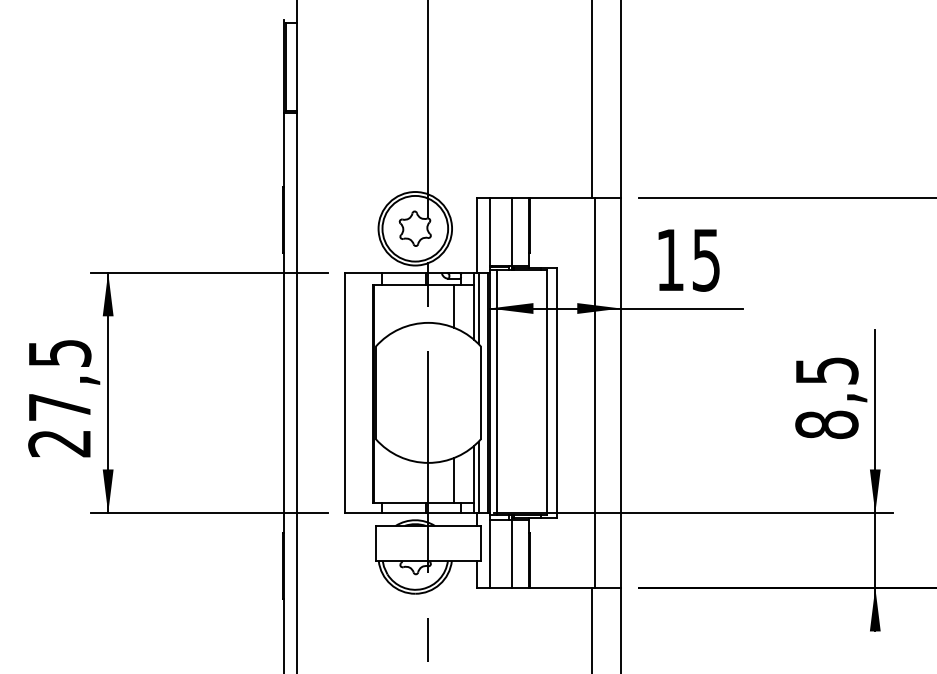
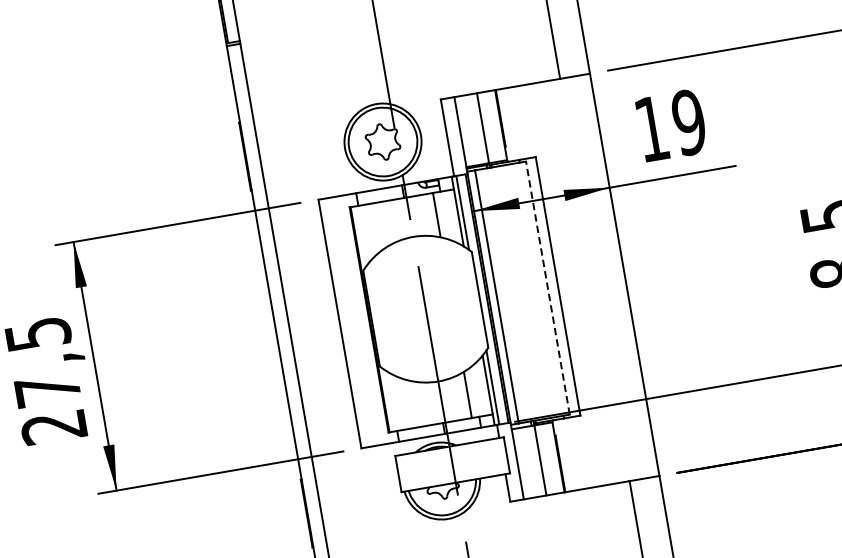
text: (706, 259) -> (689, 121), 15 -> 19
line: (546, 392) -> (547, 287), solid -> dashed
line: (594, 392) -> (597, 279), removed

